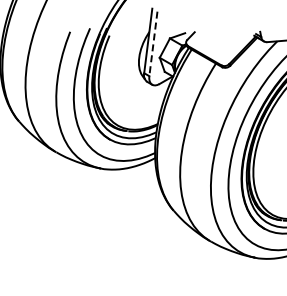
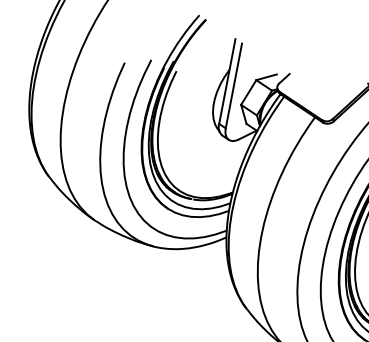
line: (153, 43) -> (234, 85), dashed -> solid

